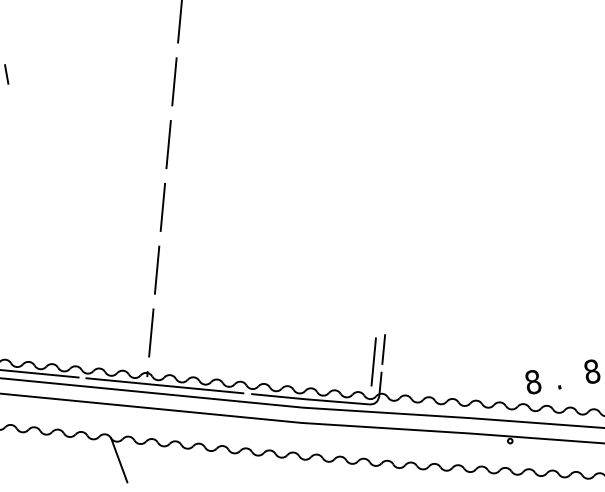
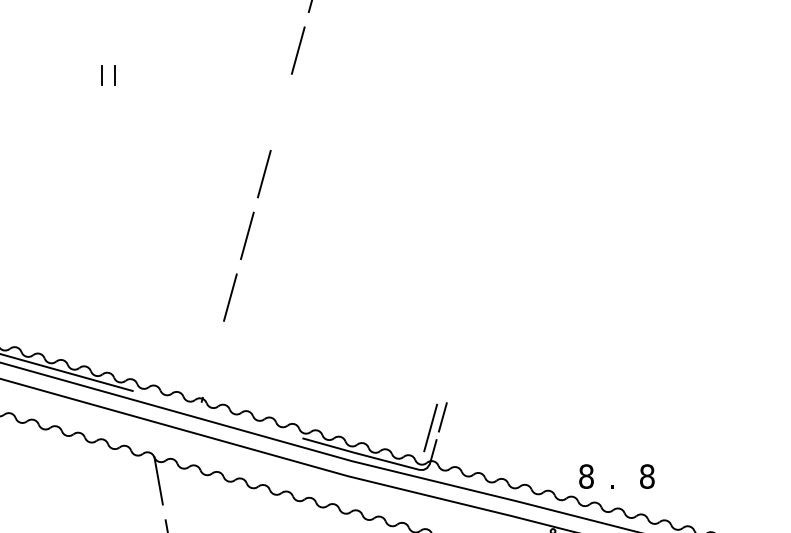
line: (173, 82) -> (280, 112), removed
line: (151, 333) -> (213, 359), removed
line: (164, 385) -> (217, 414), removed

